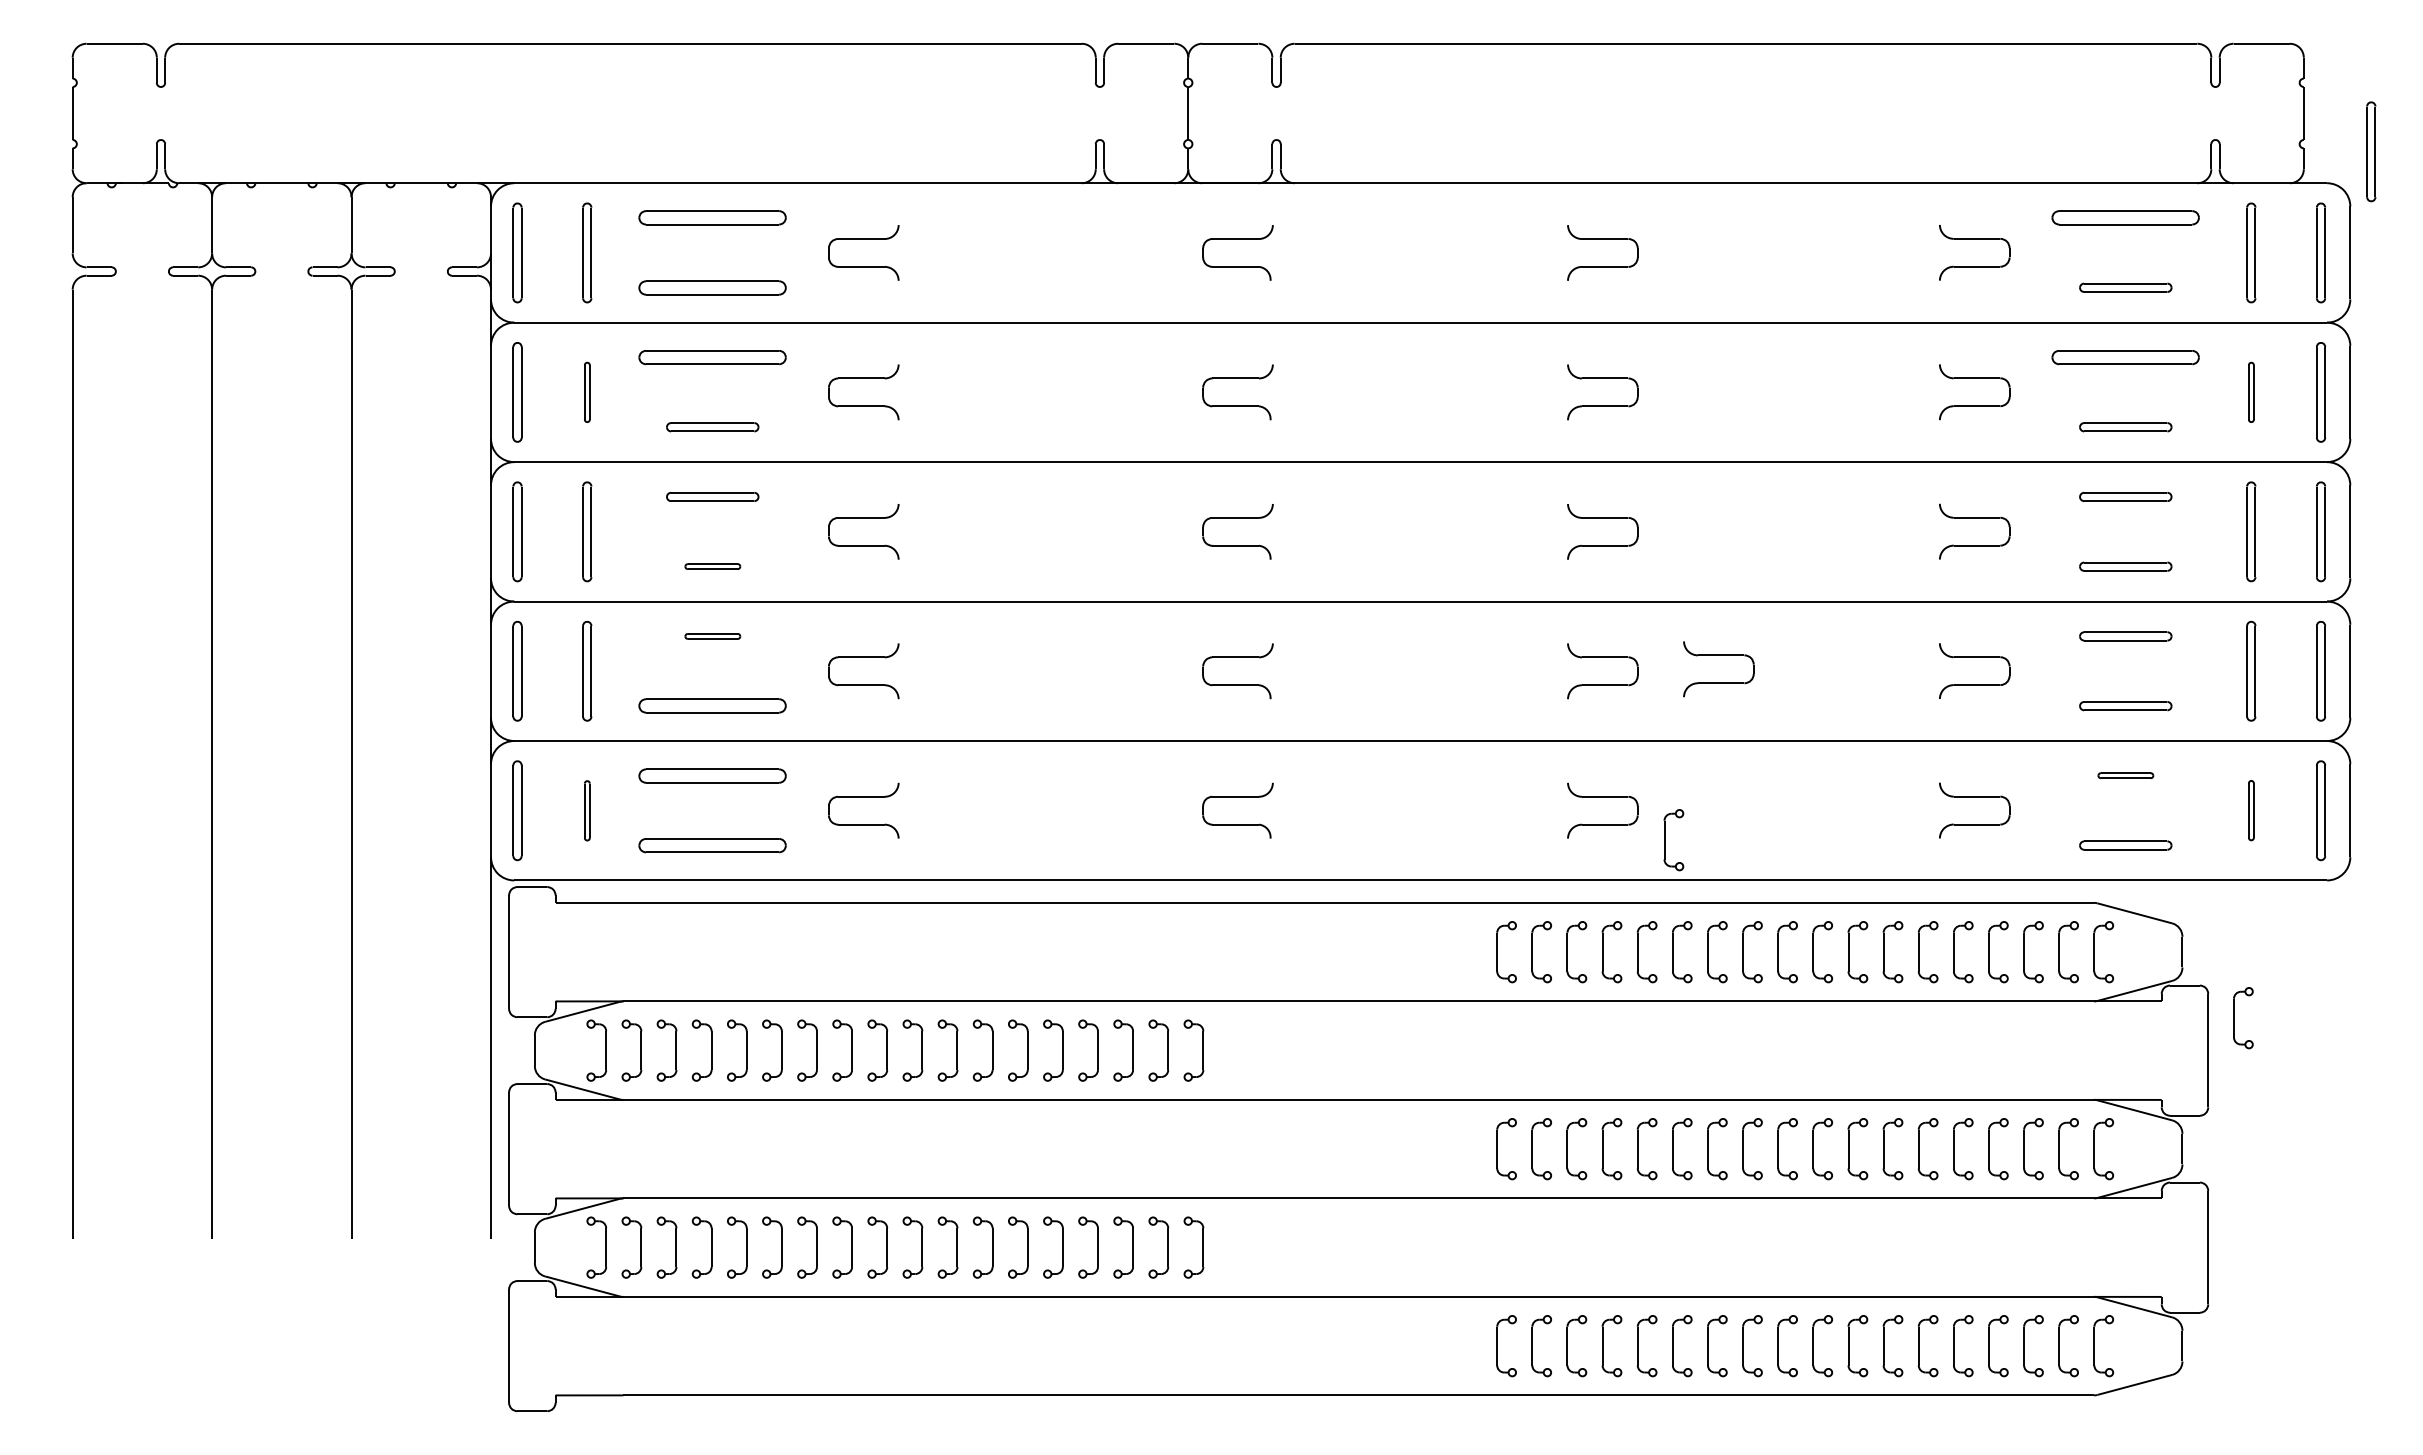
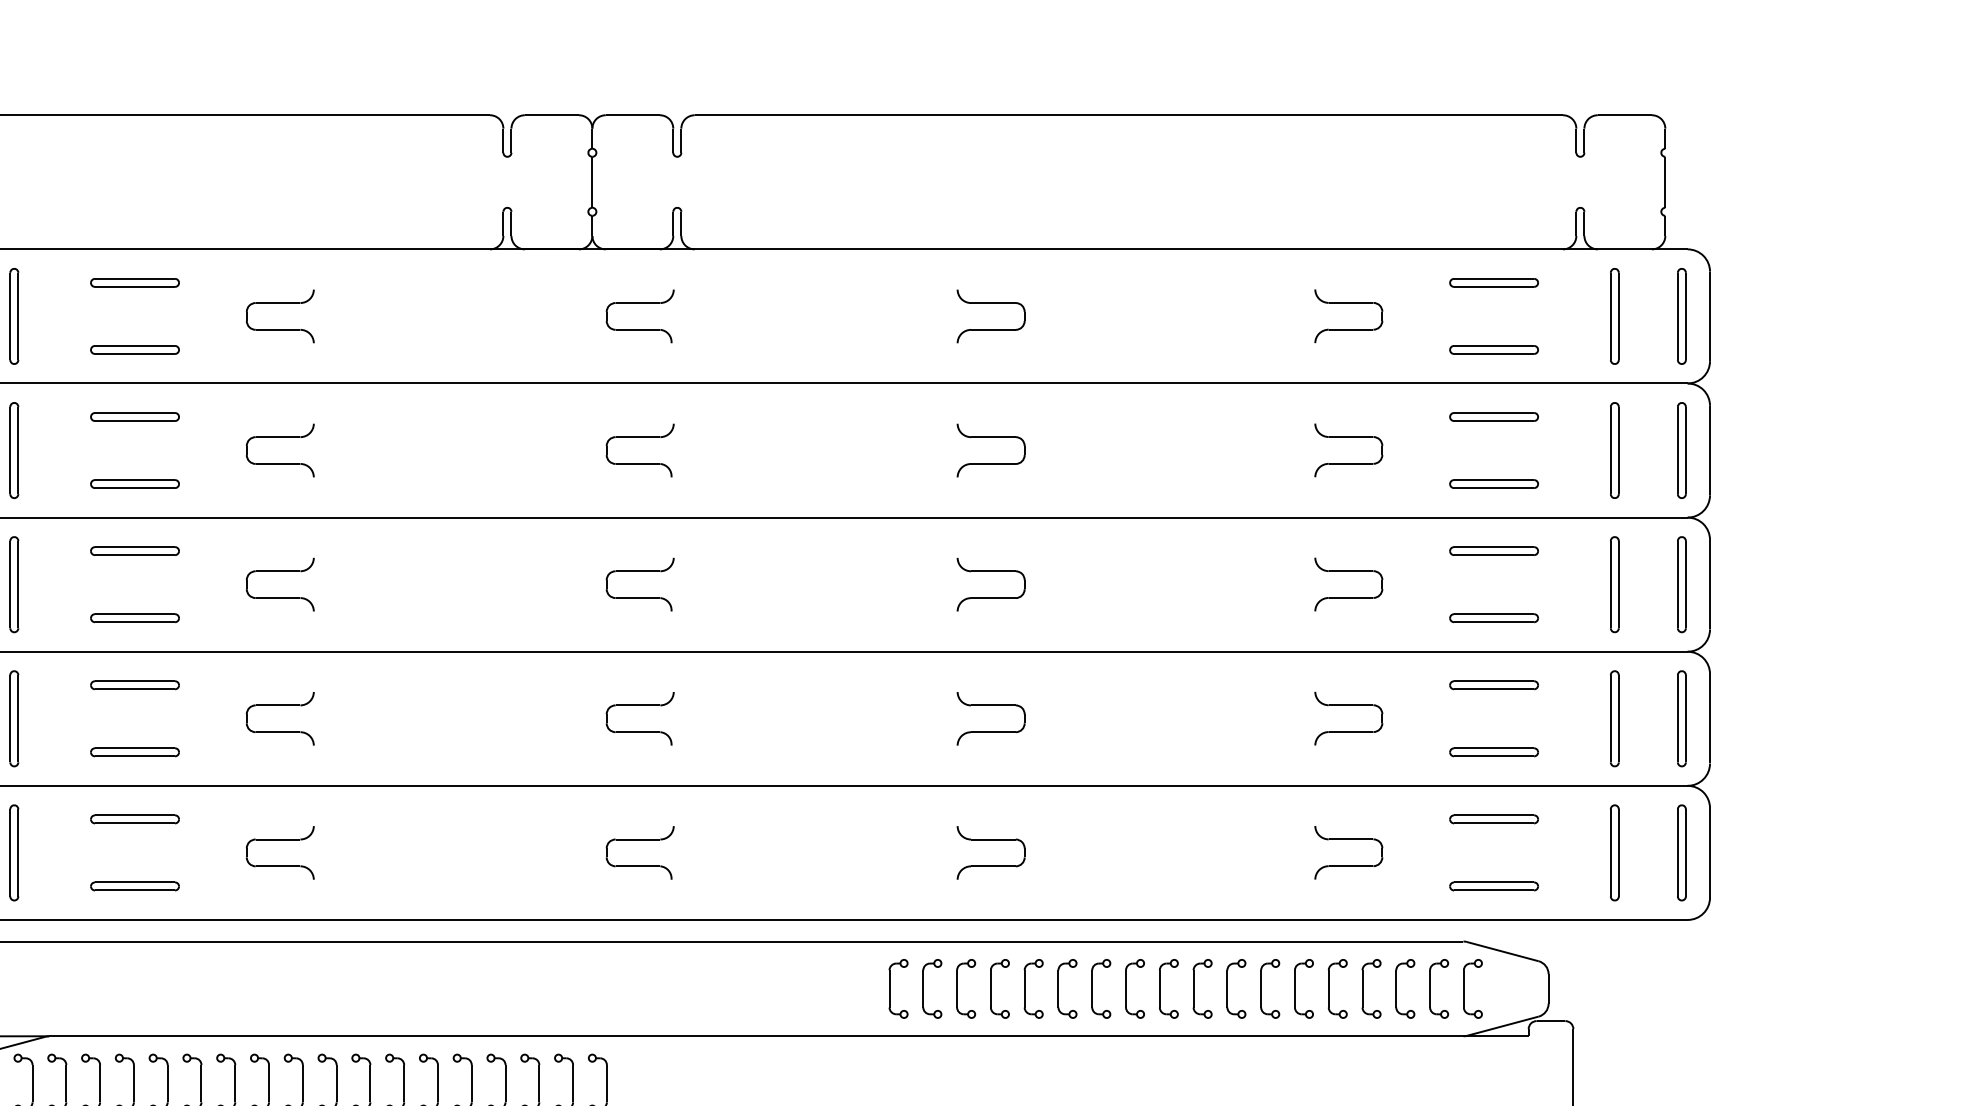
part: (2371, 151) -> (1730, 218), removed
part: (712, 218) -> (134, 283), size x0.62
part: (2125, 218) -> (1493, 283), size x0.62
part: (712, 287) -> (134, 349), size x0.62
part: (712, 357) -> (134, 416), size x0.62
part: (2125, 357) -> (1493, 416), size x0.62
part: (587, 392) -> (14, 450), size x1.67
part: (2251, 392) -> (1615, 450), size x1.67
part: (712, 566) -> (134, 618), size x1.67
part: (712, 636) -> (134, 685), size x1.67
part: (1718, 682) -> (1102, 729), removed
part: (712, 706) -> (134, 752), size x0.62
part: (712, 775) -> (134, 819), size x0.62
part: (2125, 775) -> (1493, 819), size x1.67
part: (587, 810) -> (14, 852), size x1.67
part: (2251, 810) -> (1615, 852), size x1.67
part: (1665, 840) -> (1051, 881), removed
part: (712, 845) -> (134, 886), size x0.62
part: (2234, 1018) -> (1598, 1052), removed

